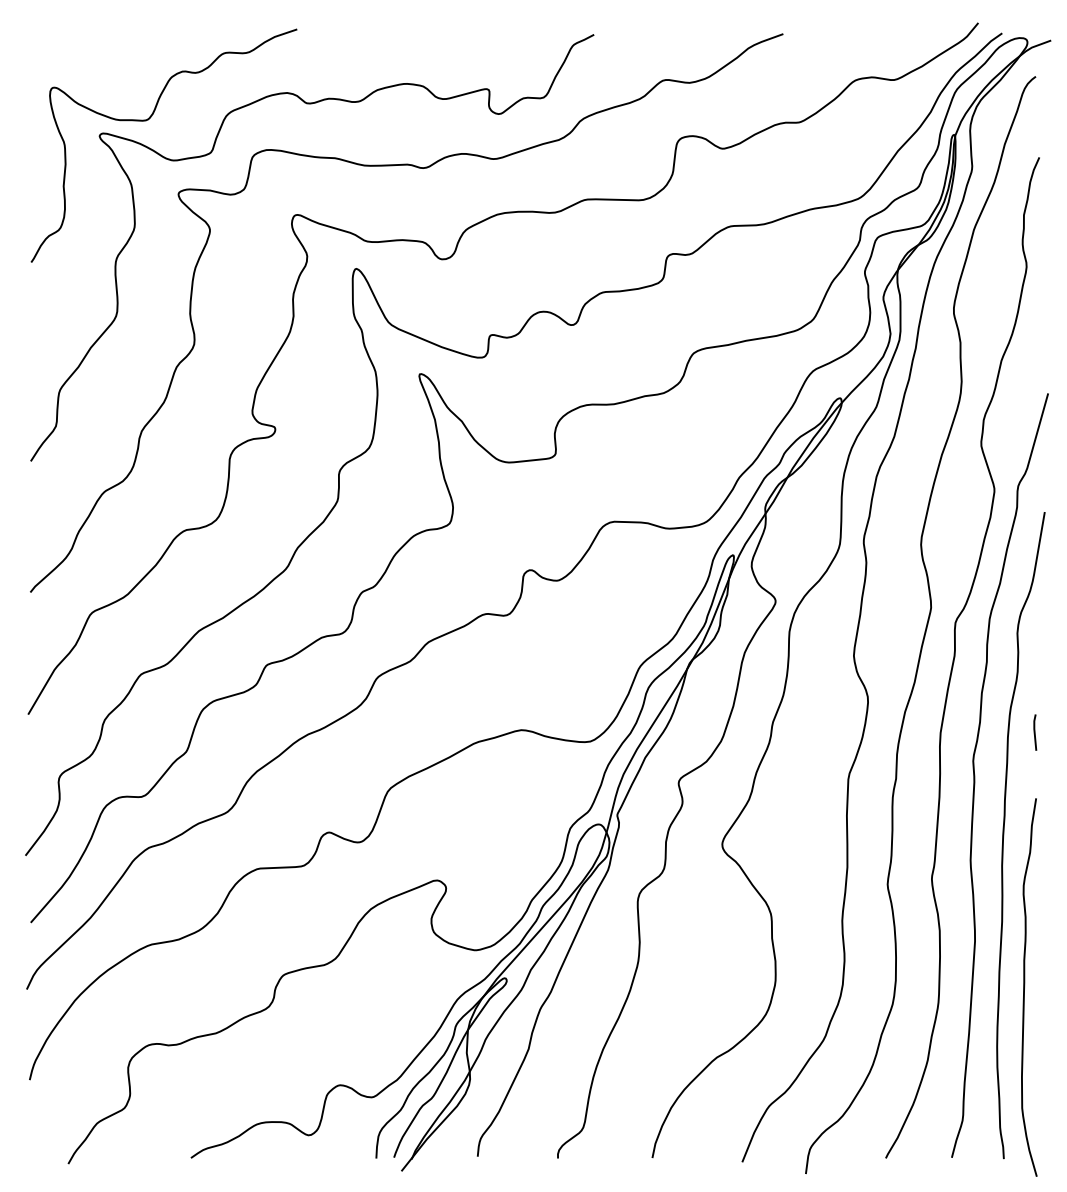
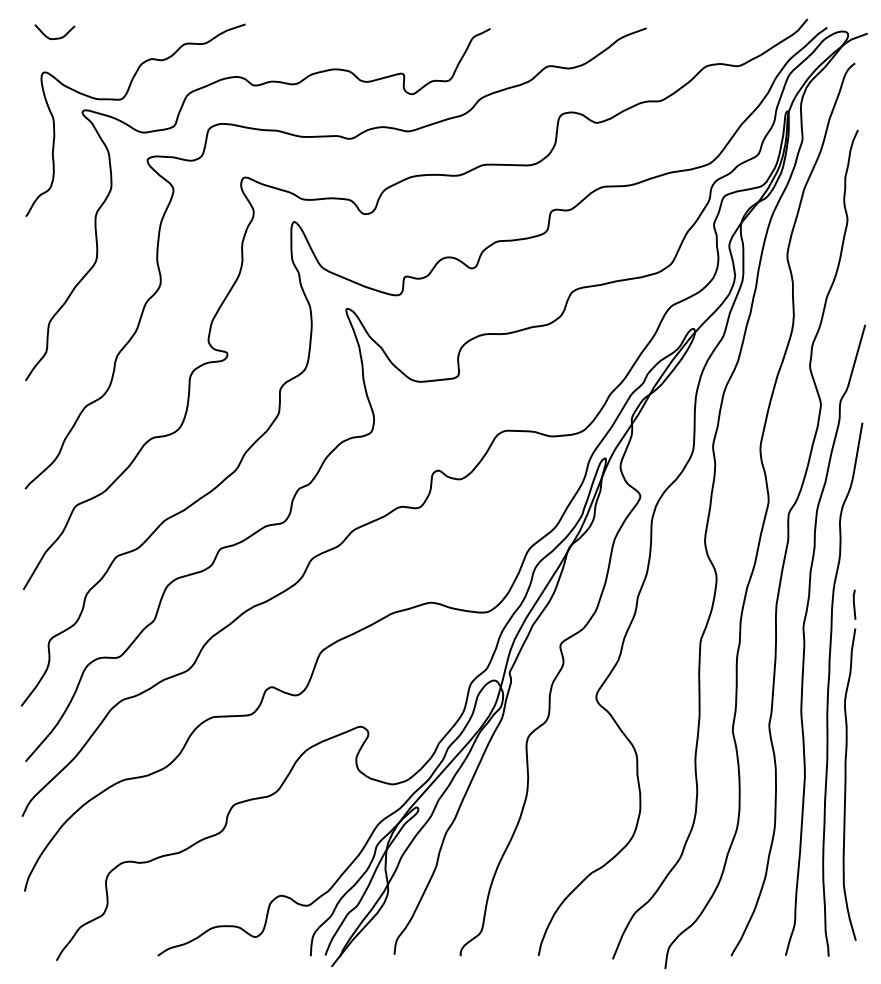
curve: (68, 45) -> (56, 37), added
curve: (1025, 986) -> (846, 783), moved

